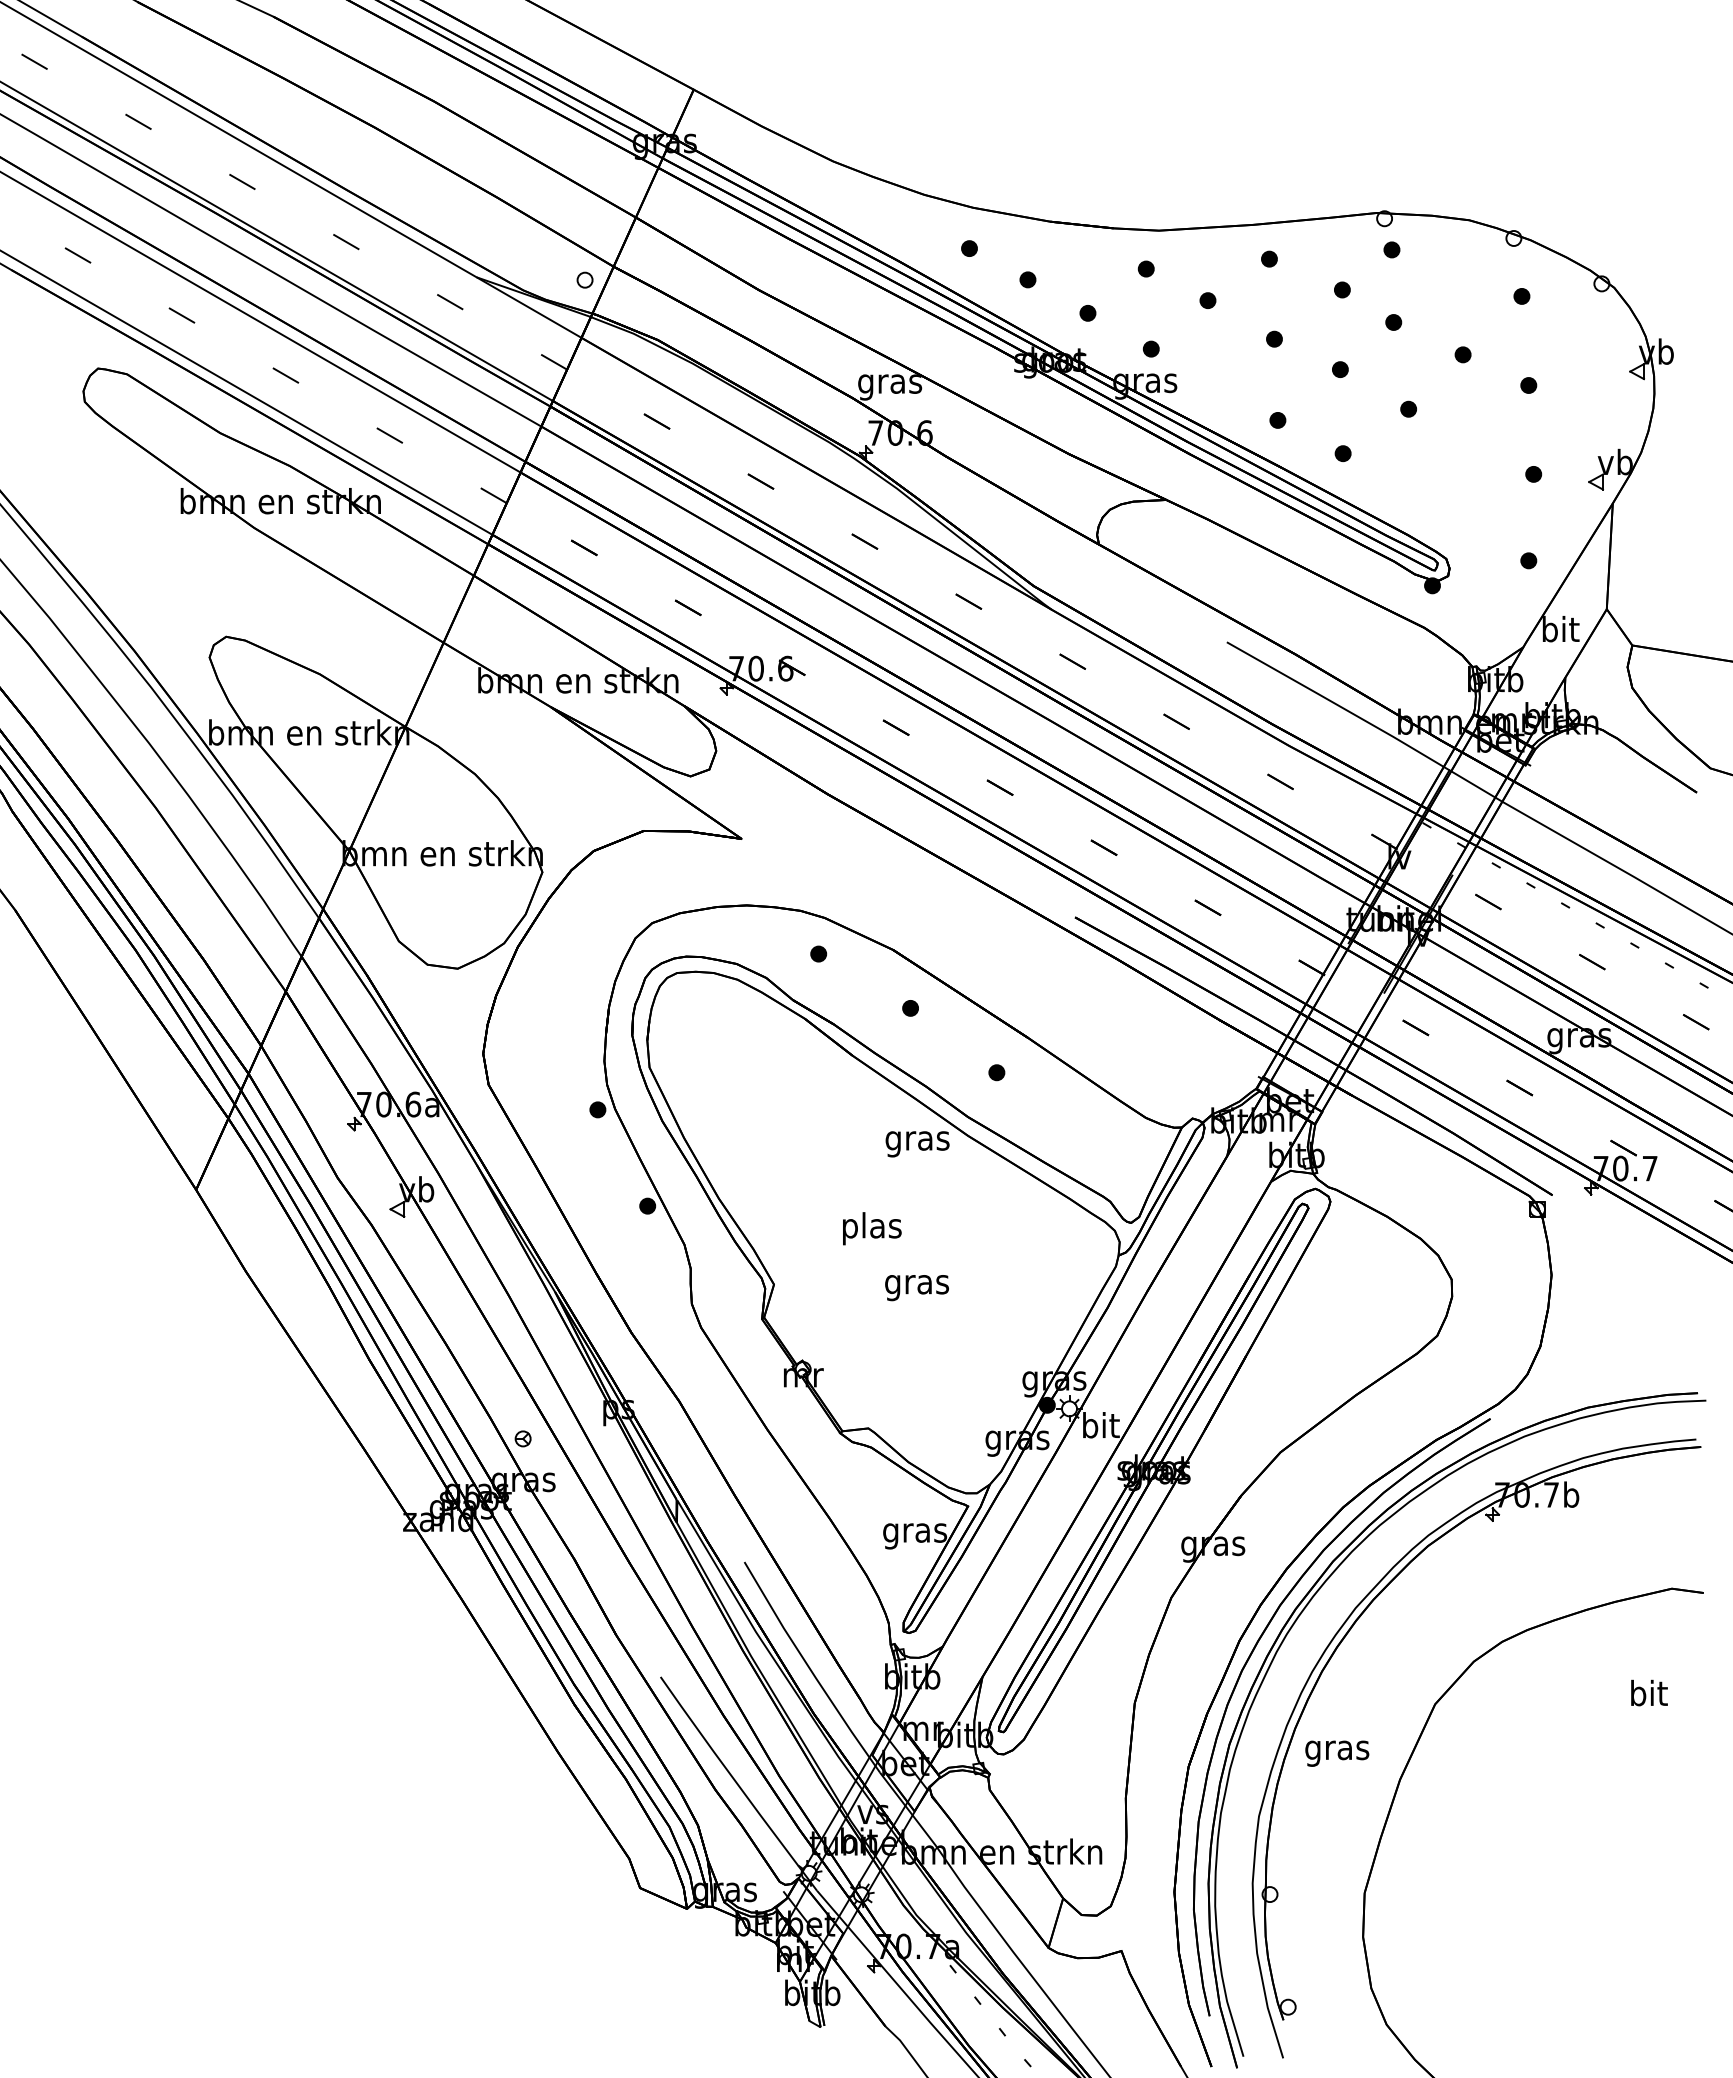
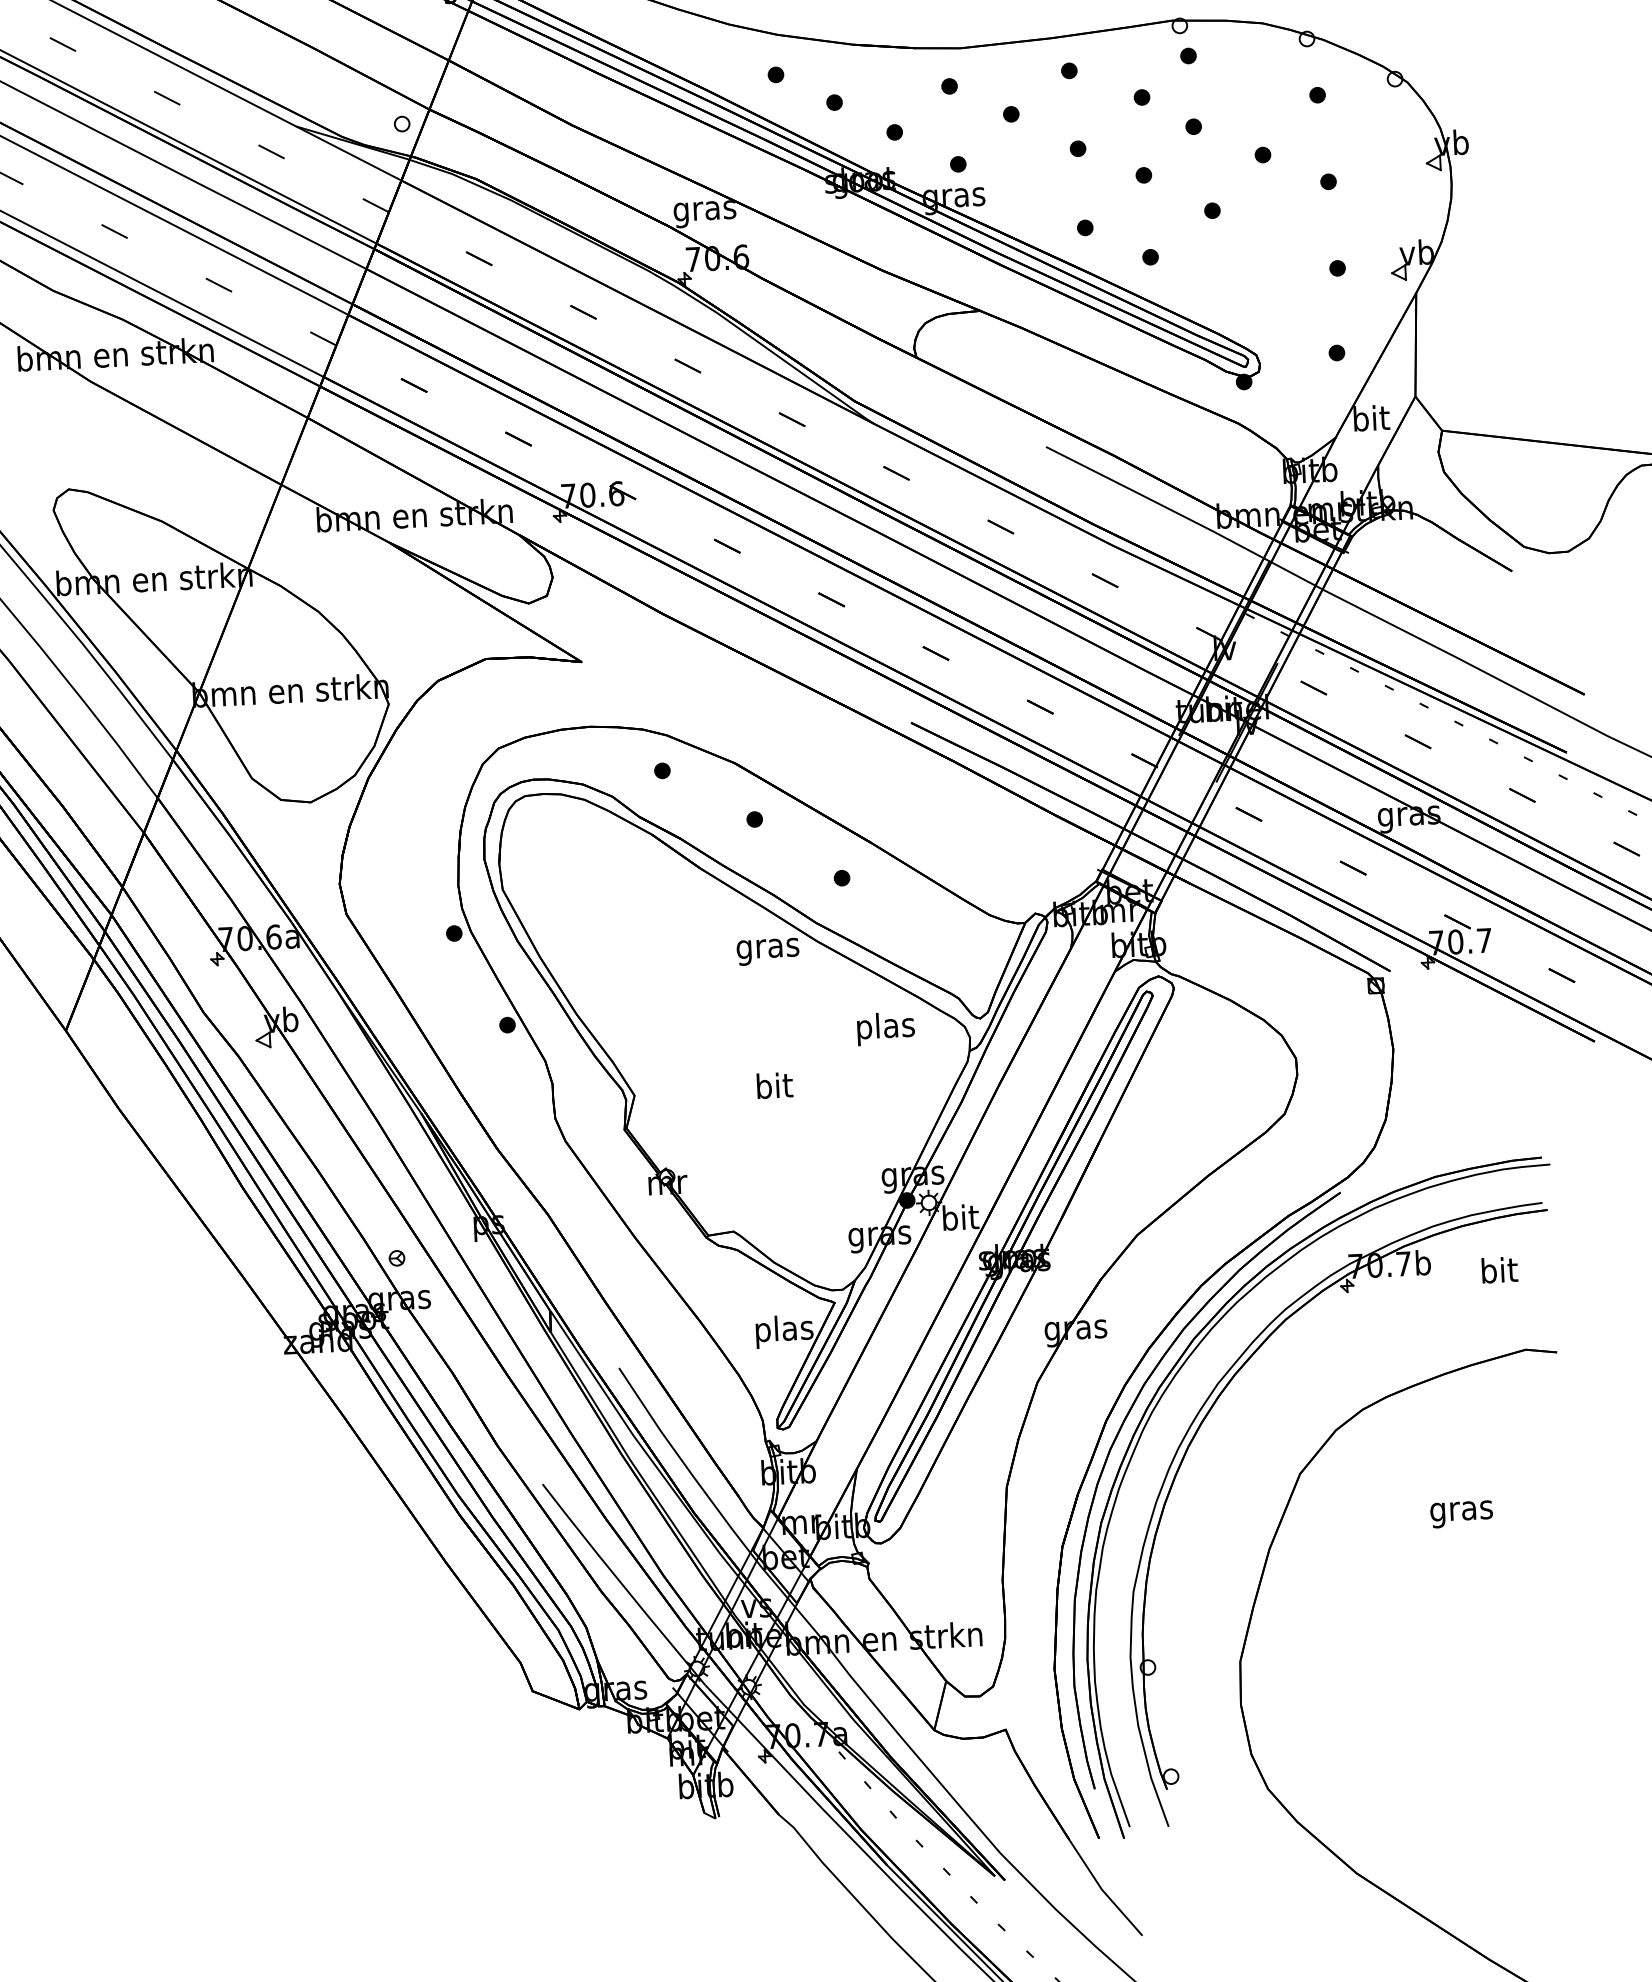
text: (872, 1228) -> (886, 1028), moved
text: (916, 1284) -> (773, 1088), gras -> bit
text: (915, 1532) -> (784, 1330), gras -> plas
text: (1649, 1692) -> (1499, 1269), moved
text: (1337, 1753) -> (1461, 1514), moved

